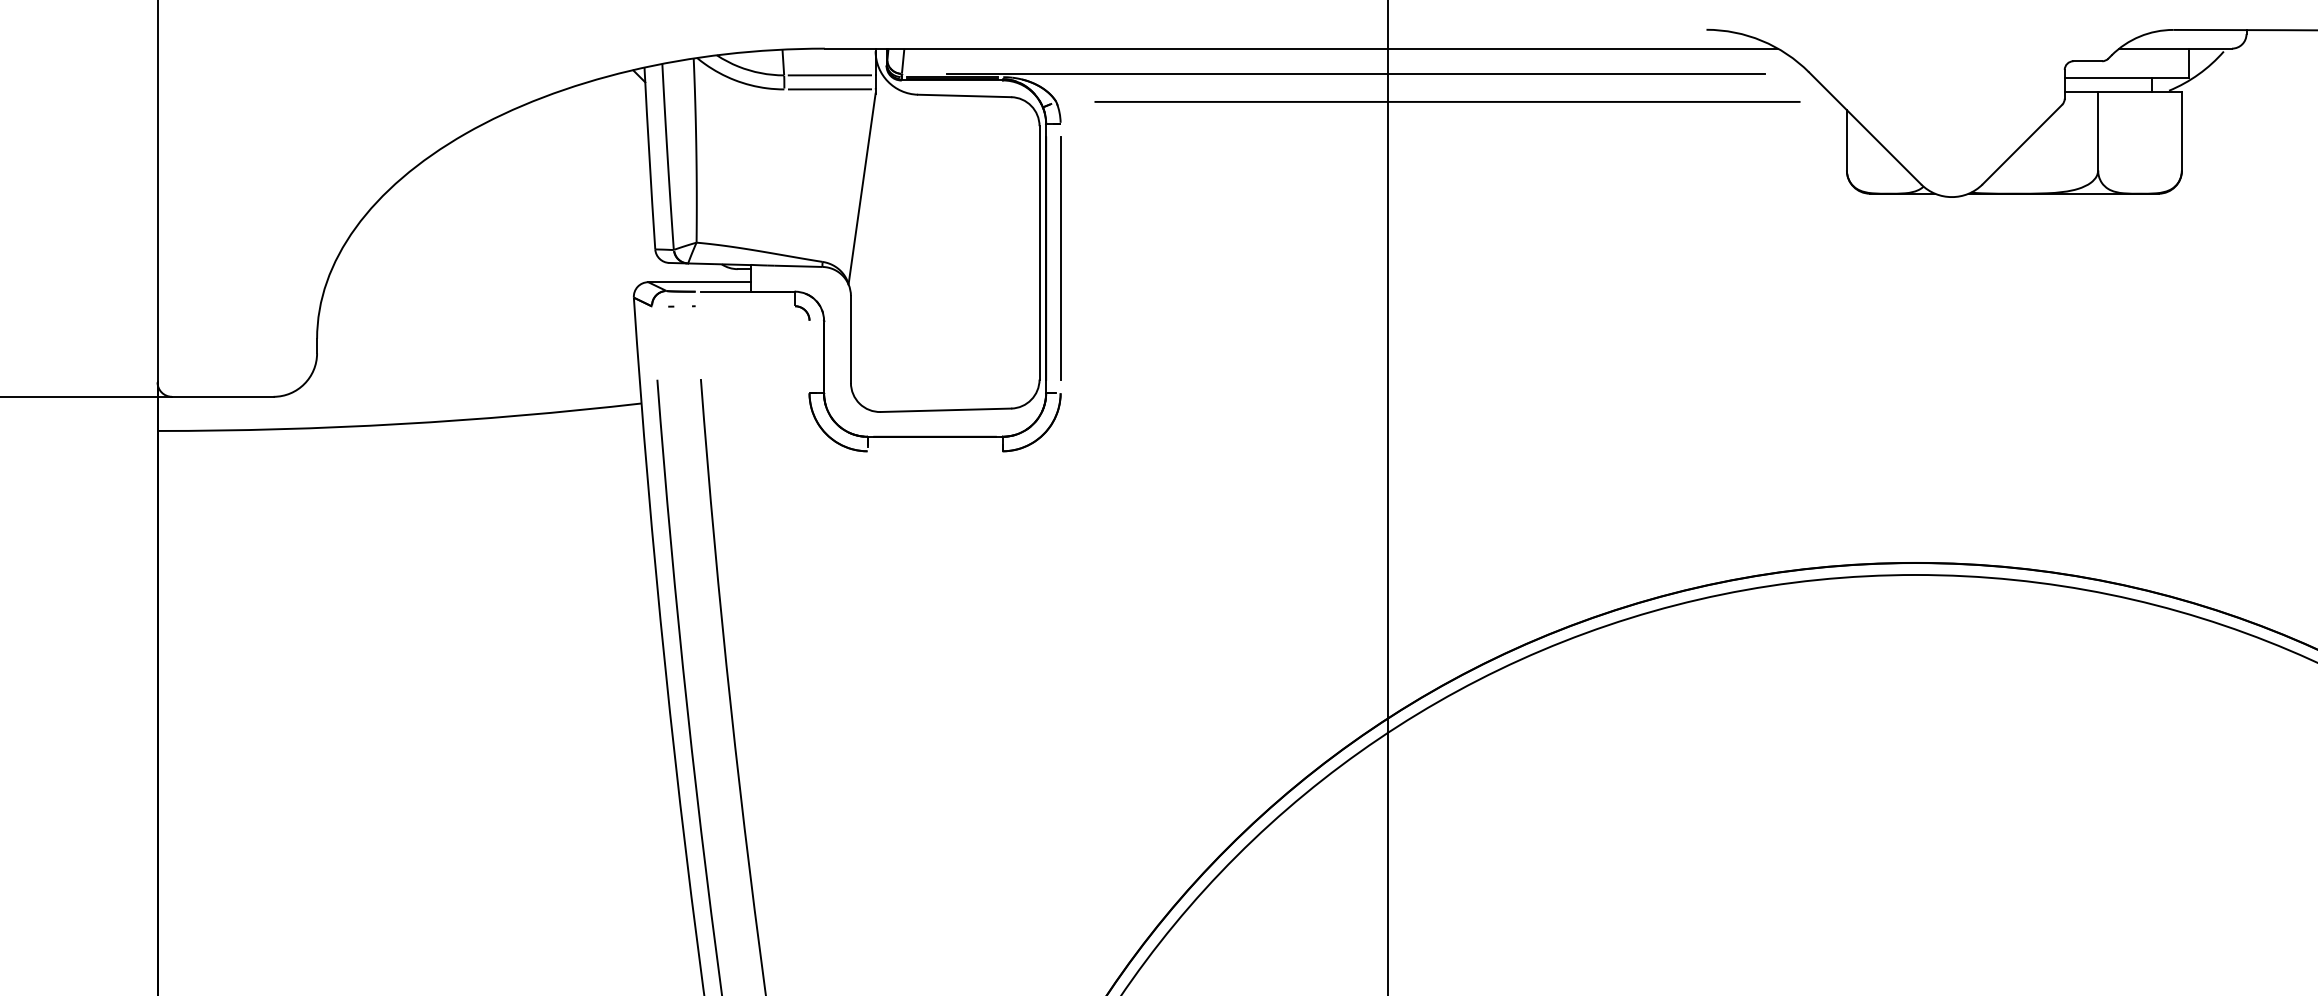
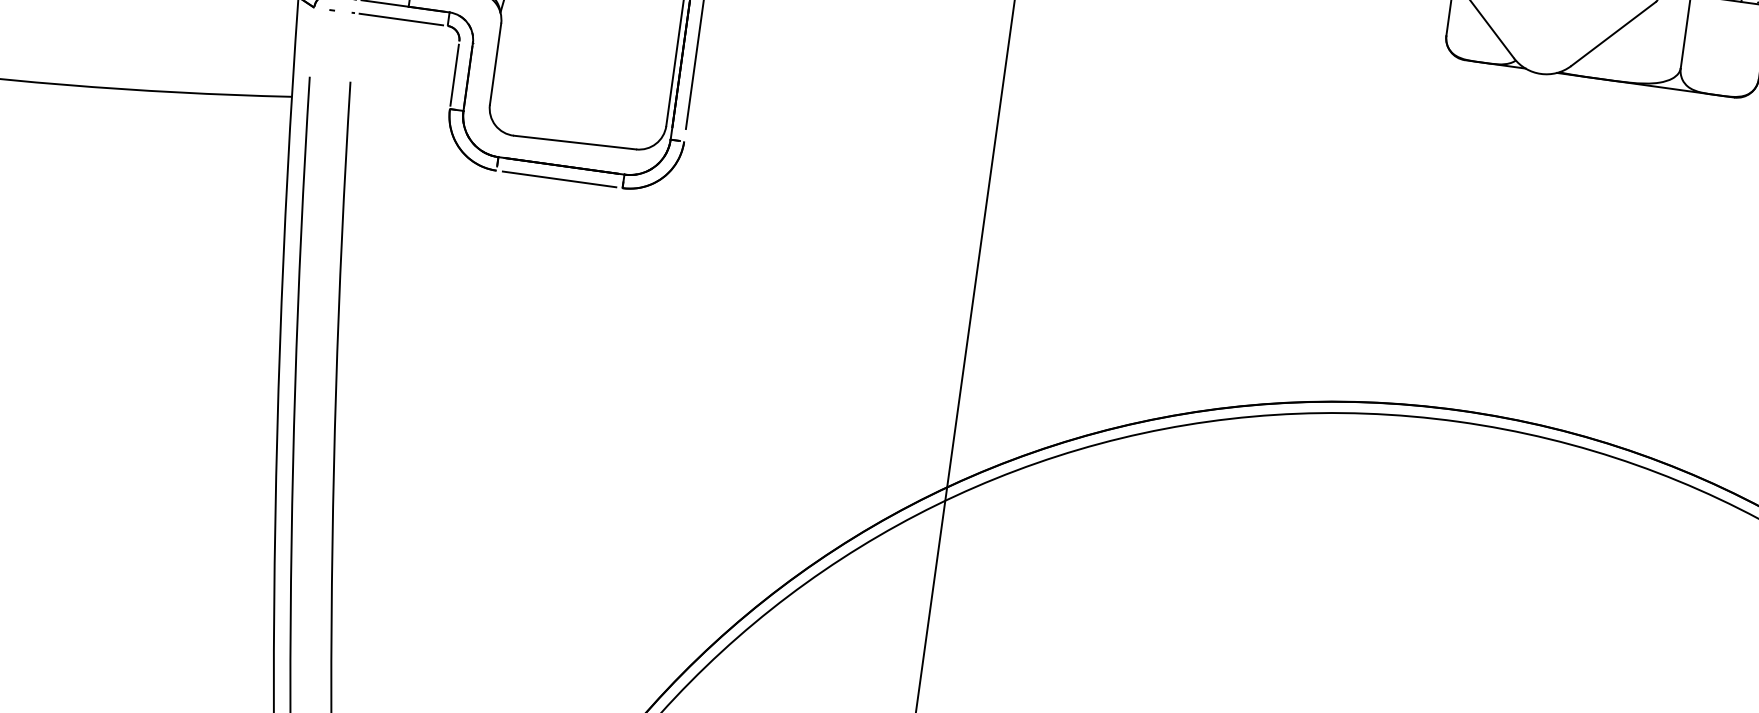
line: (745, 306) -> (401, 19), added
line: (809, 356) -> (454, 74), added
line: (934, 451) -> (559, 179), added

